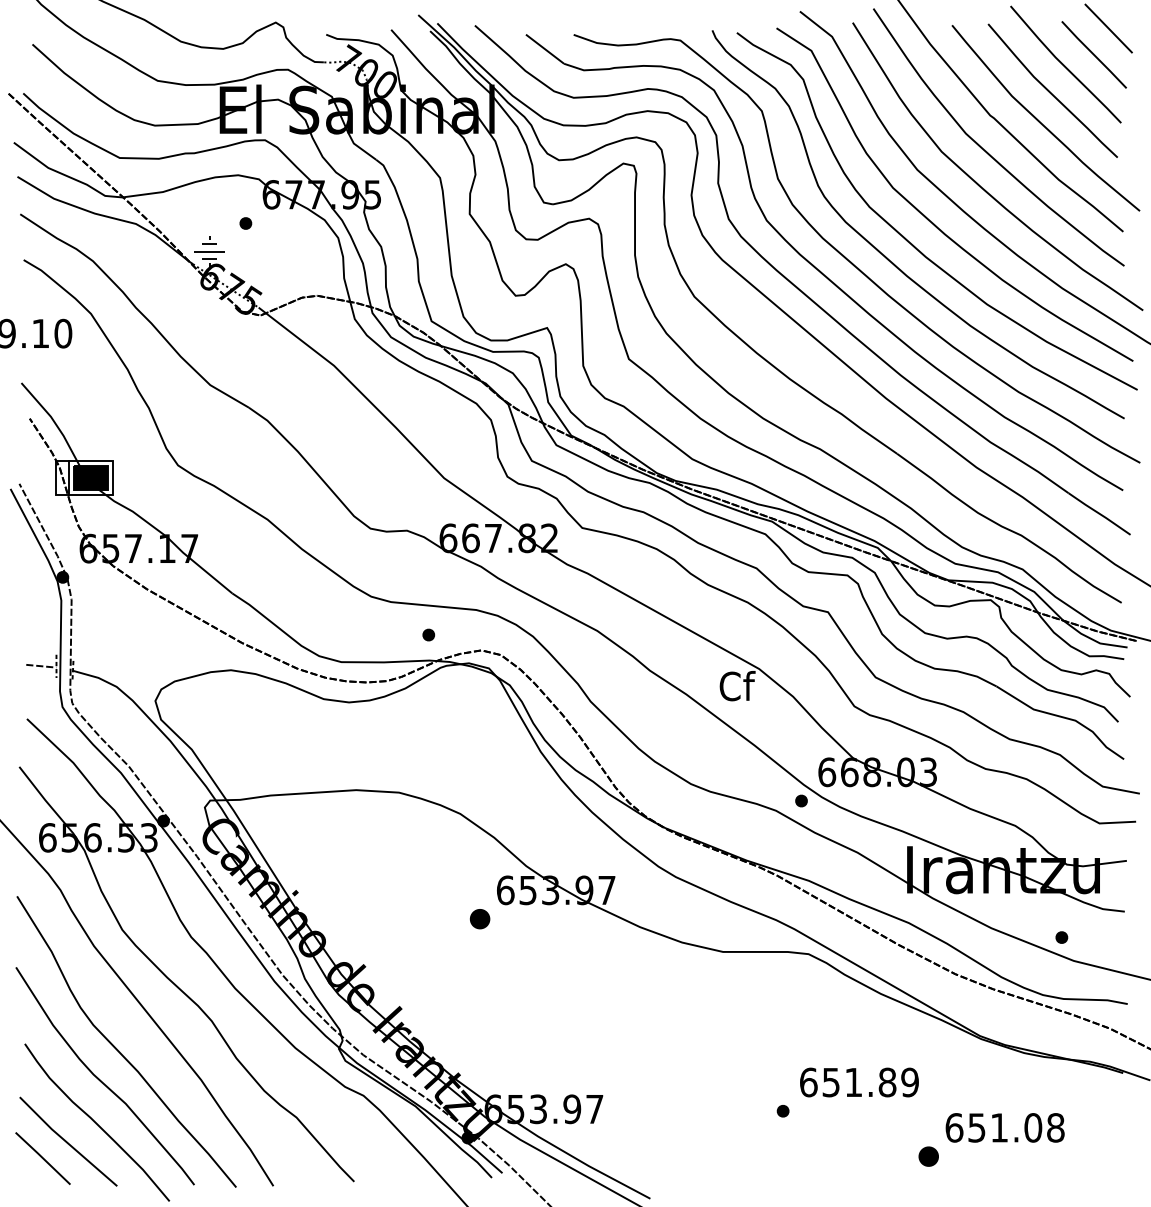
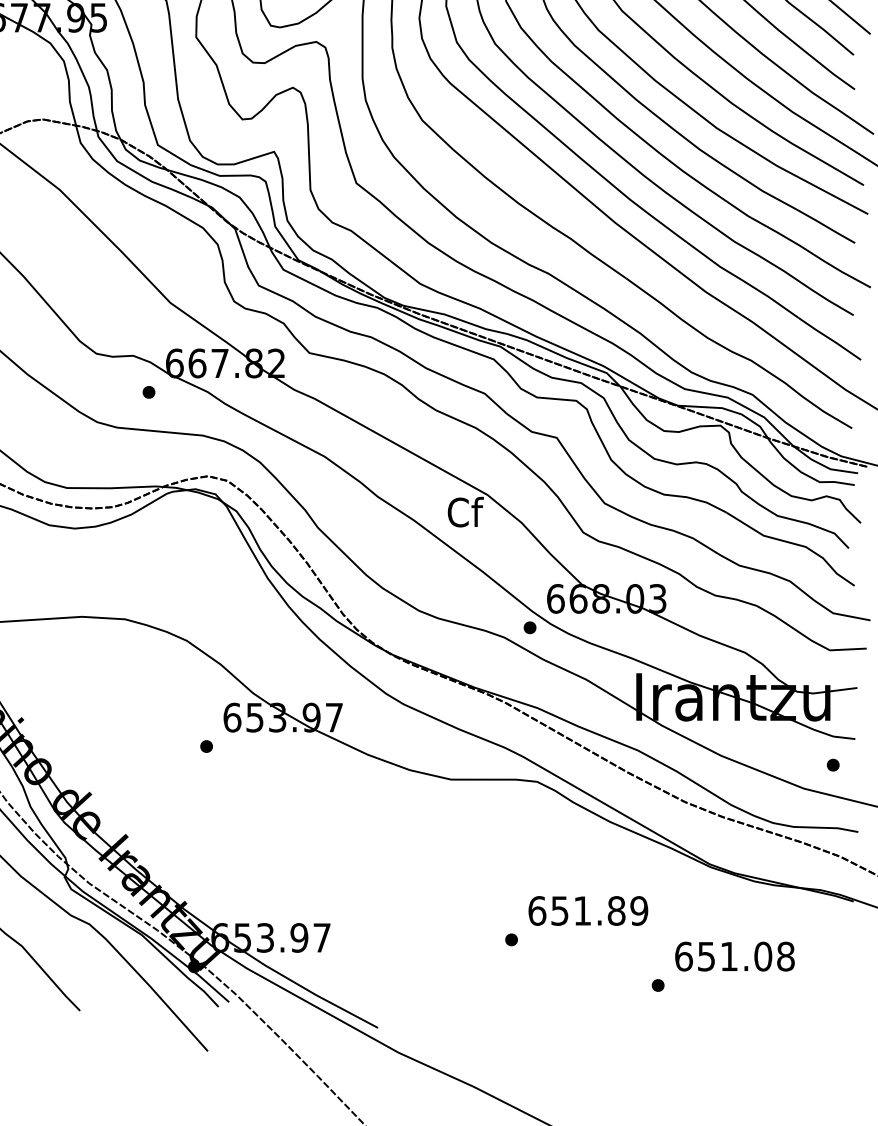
part: (428, 634) -> (148, 391), moved
part: (479, 918) -> (206, 745), size x0.62
part: (1061, 937) -> (832, 765), moved
part: (928, 1156) -> (657, 985), size x0.62

